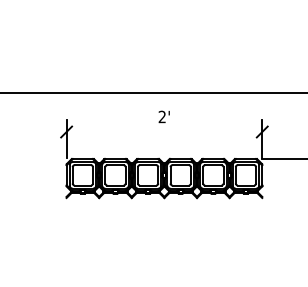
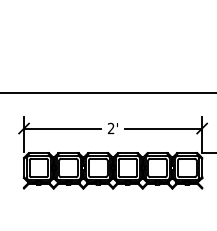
text: (163, 116) -> (112, 128), moved
line: (108, 132) -> (62, 128), added
line: (219, 132) -> (163, 128), added

